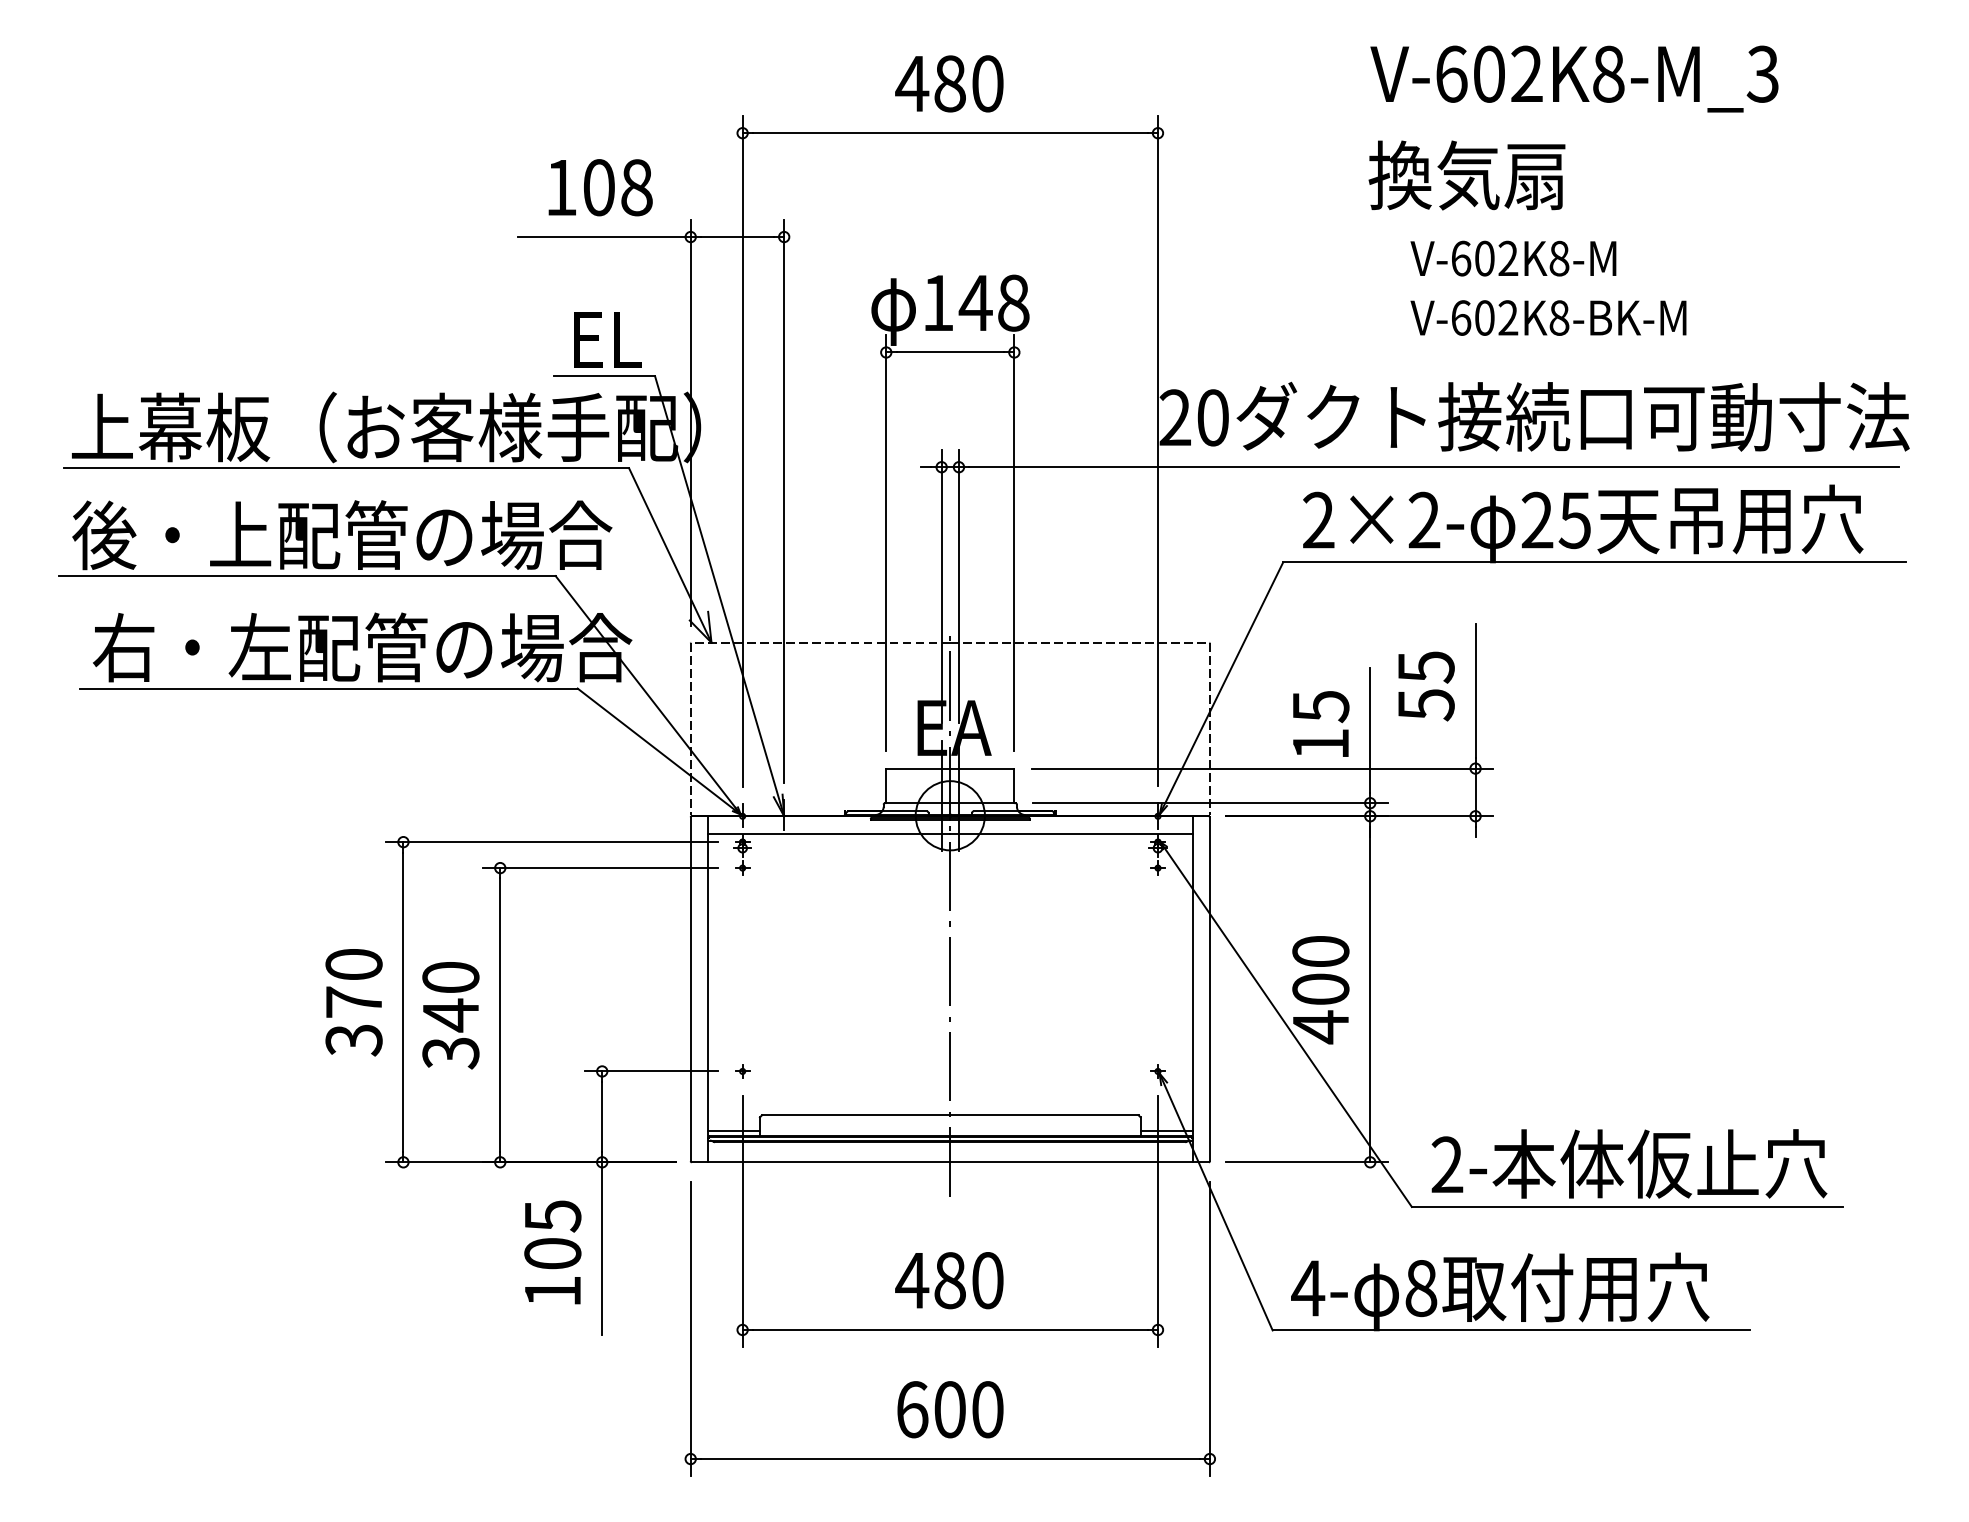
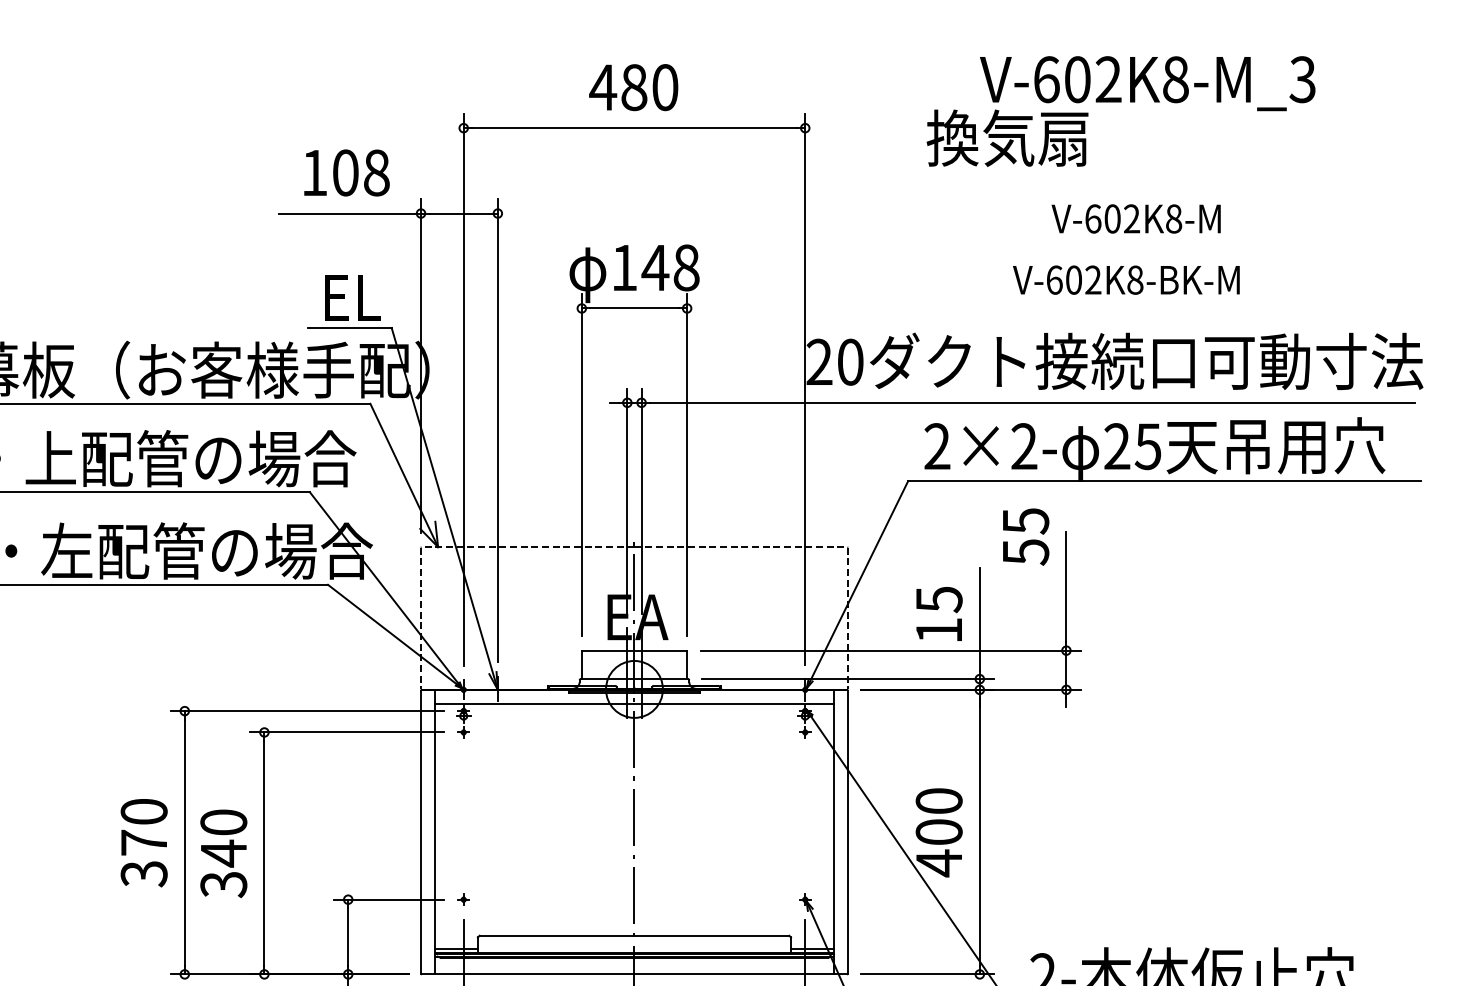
text: (1466, 175) -> (1007, 138), moved
text: (1513, 258) -> (1136, 218), moved
text: (1426, 686) -> (1026, 537), moved

